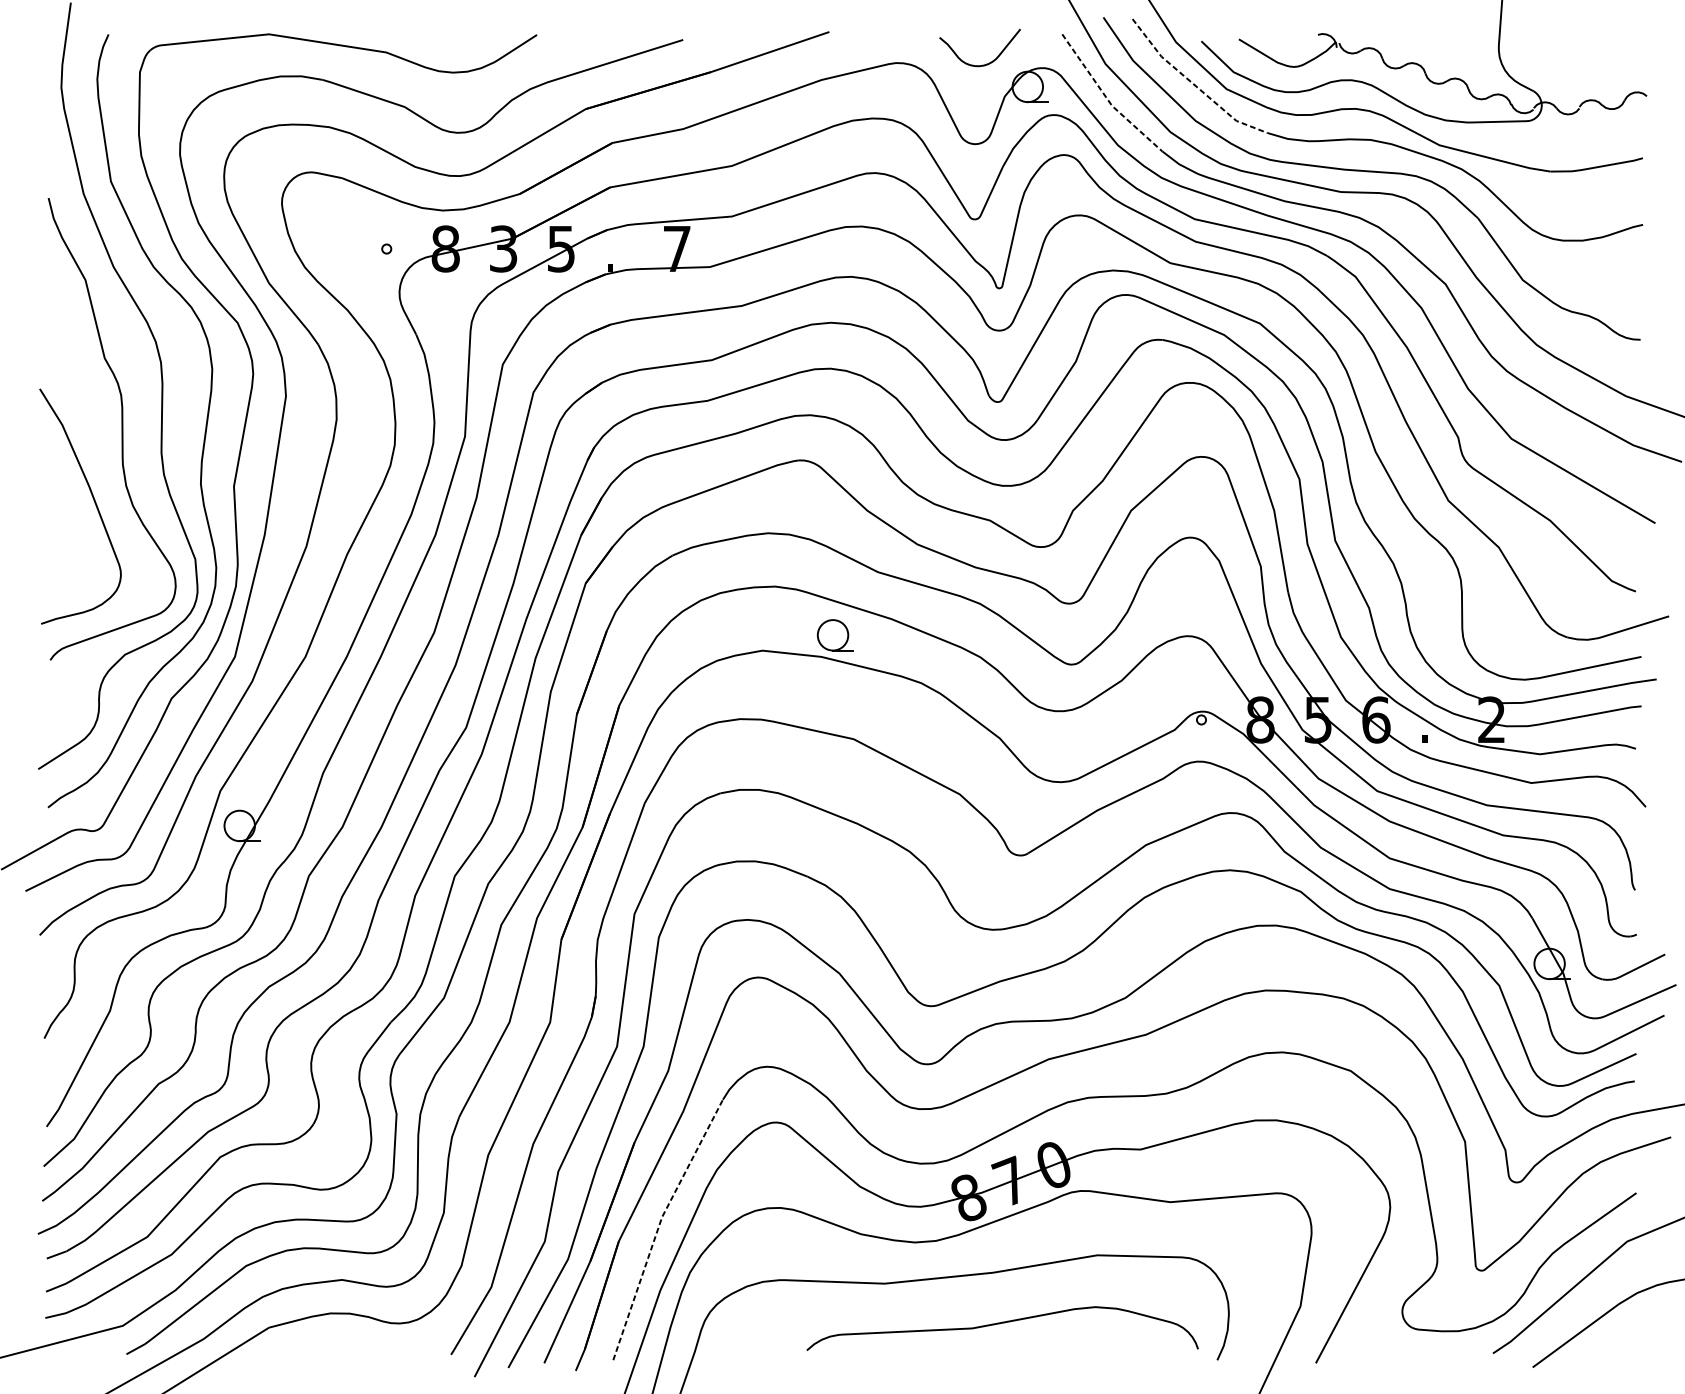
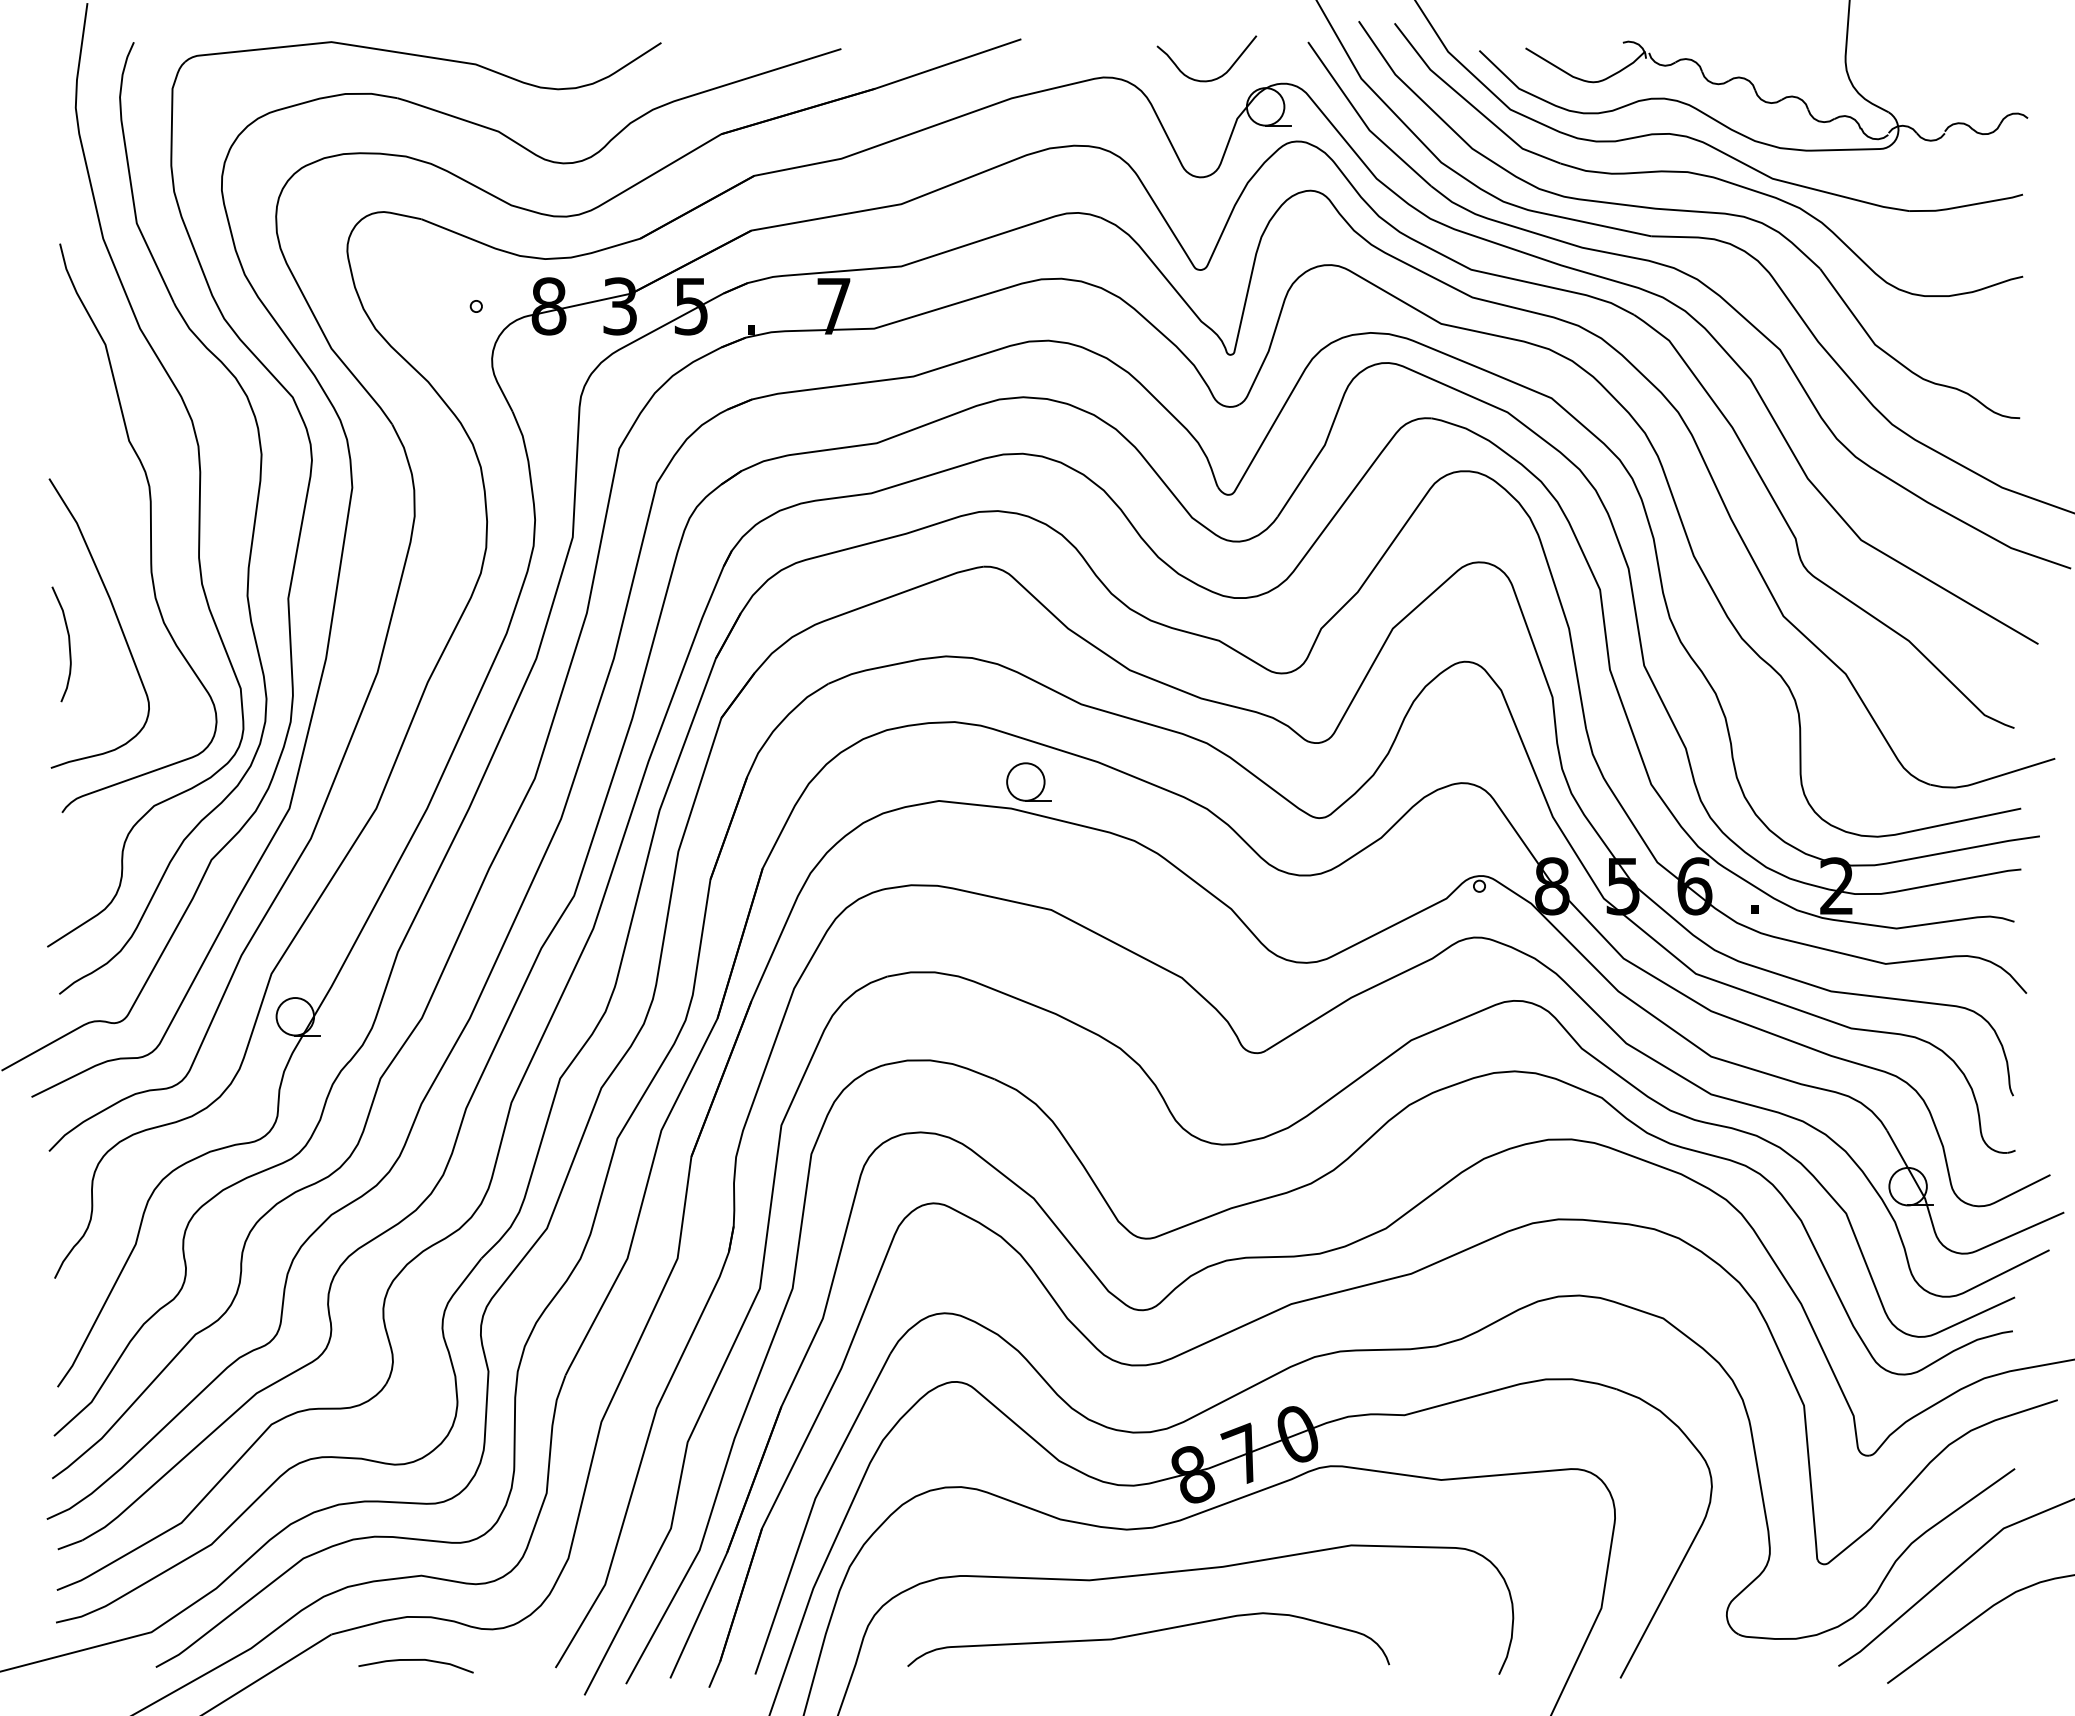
line: (1193, 84) -> (1469, 103), dashed -> solid
line: (1107, 98) -> (1363, 121), dashed -> solid
curve: (55, 523) -> (68, 644), added
line: (658, 1225) -> (811, 1508), dashed -> solid
curve: (1002, 1323) -> (1148, 1633), moved
curve: (337, 1348) -> (415, 1660), added

